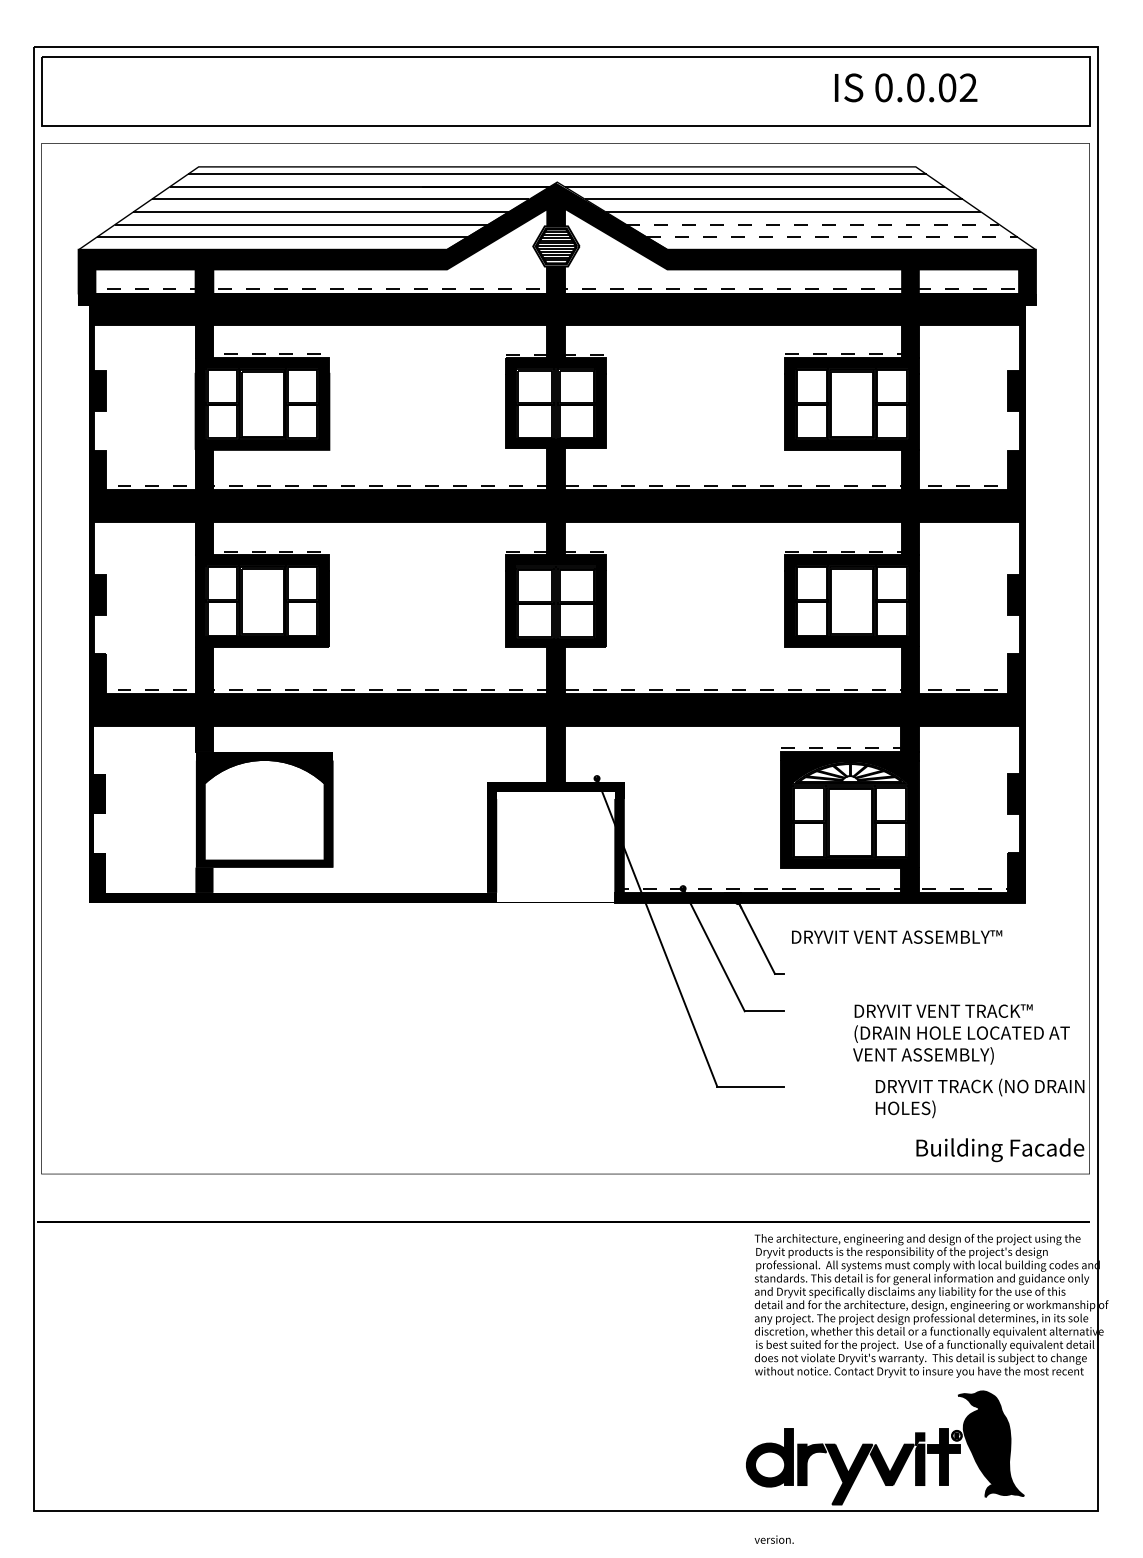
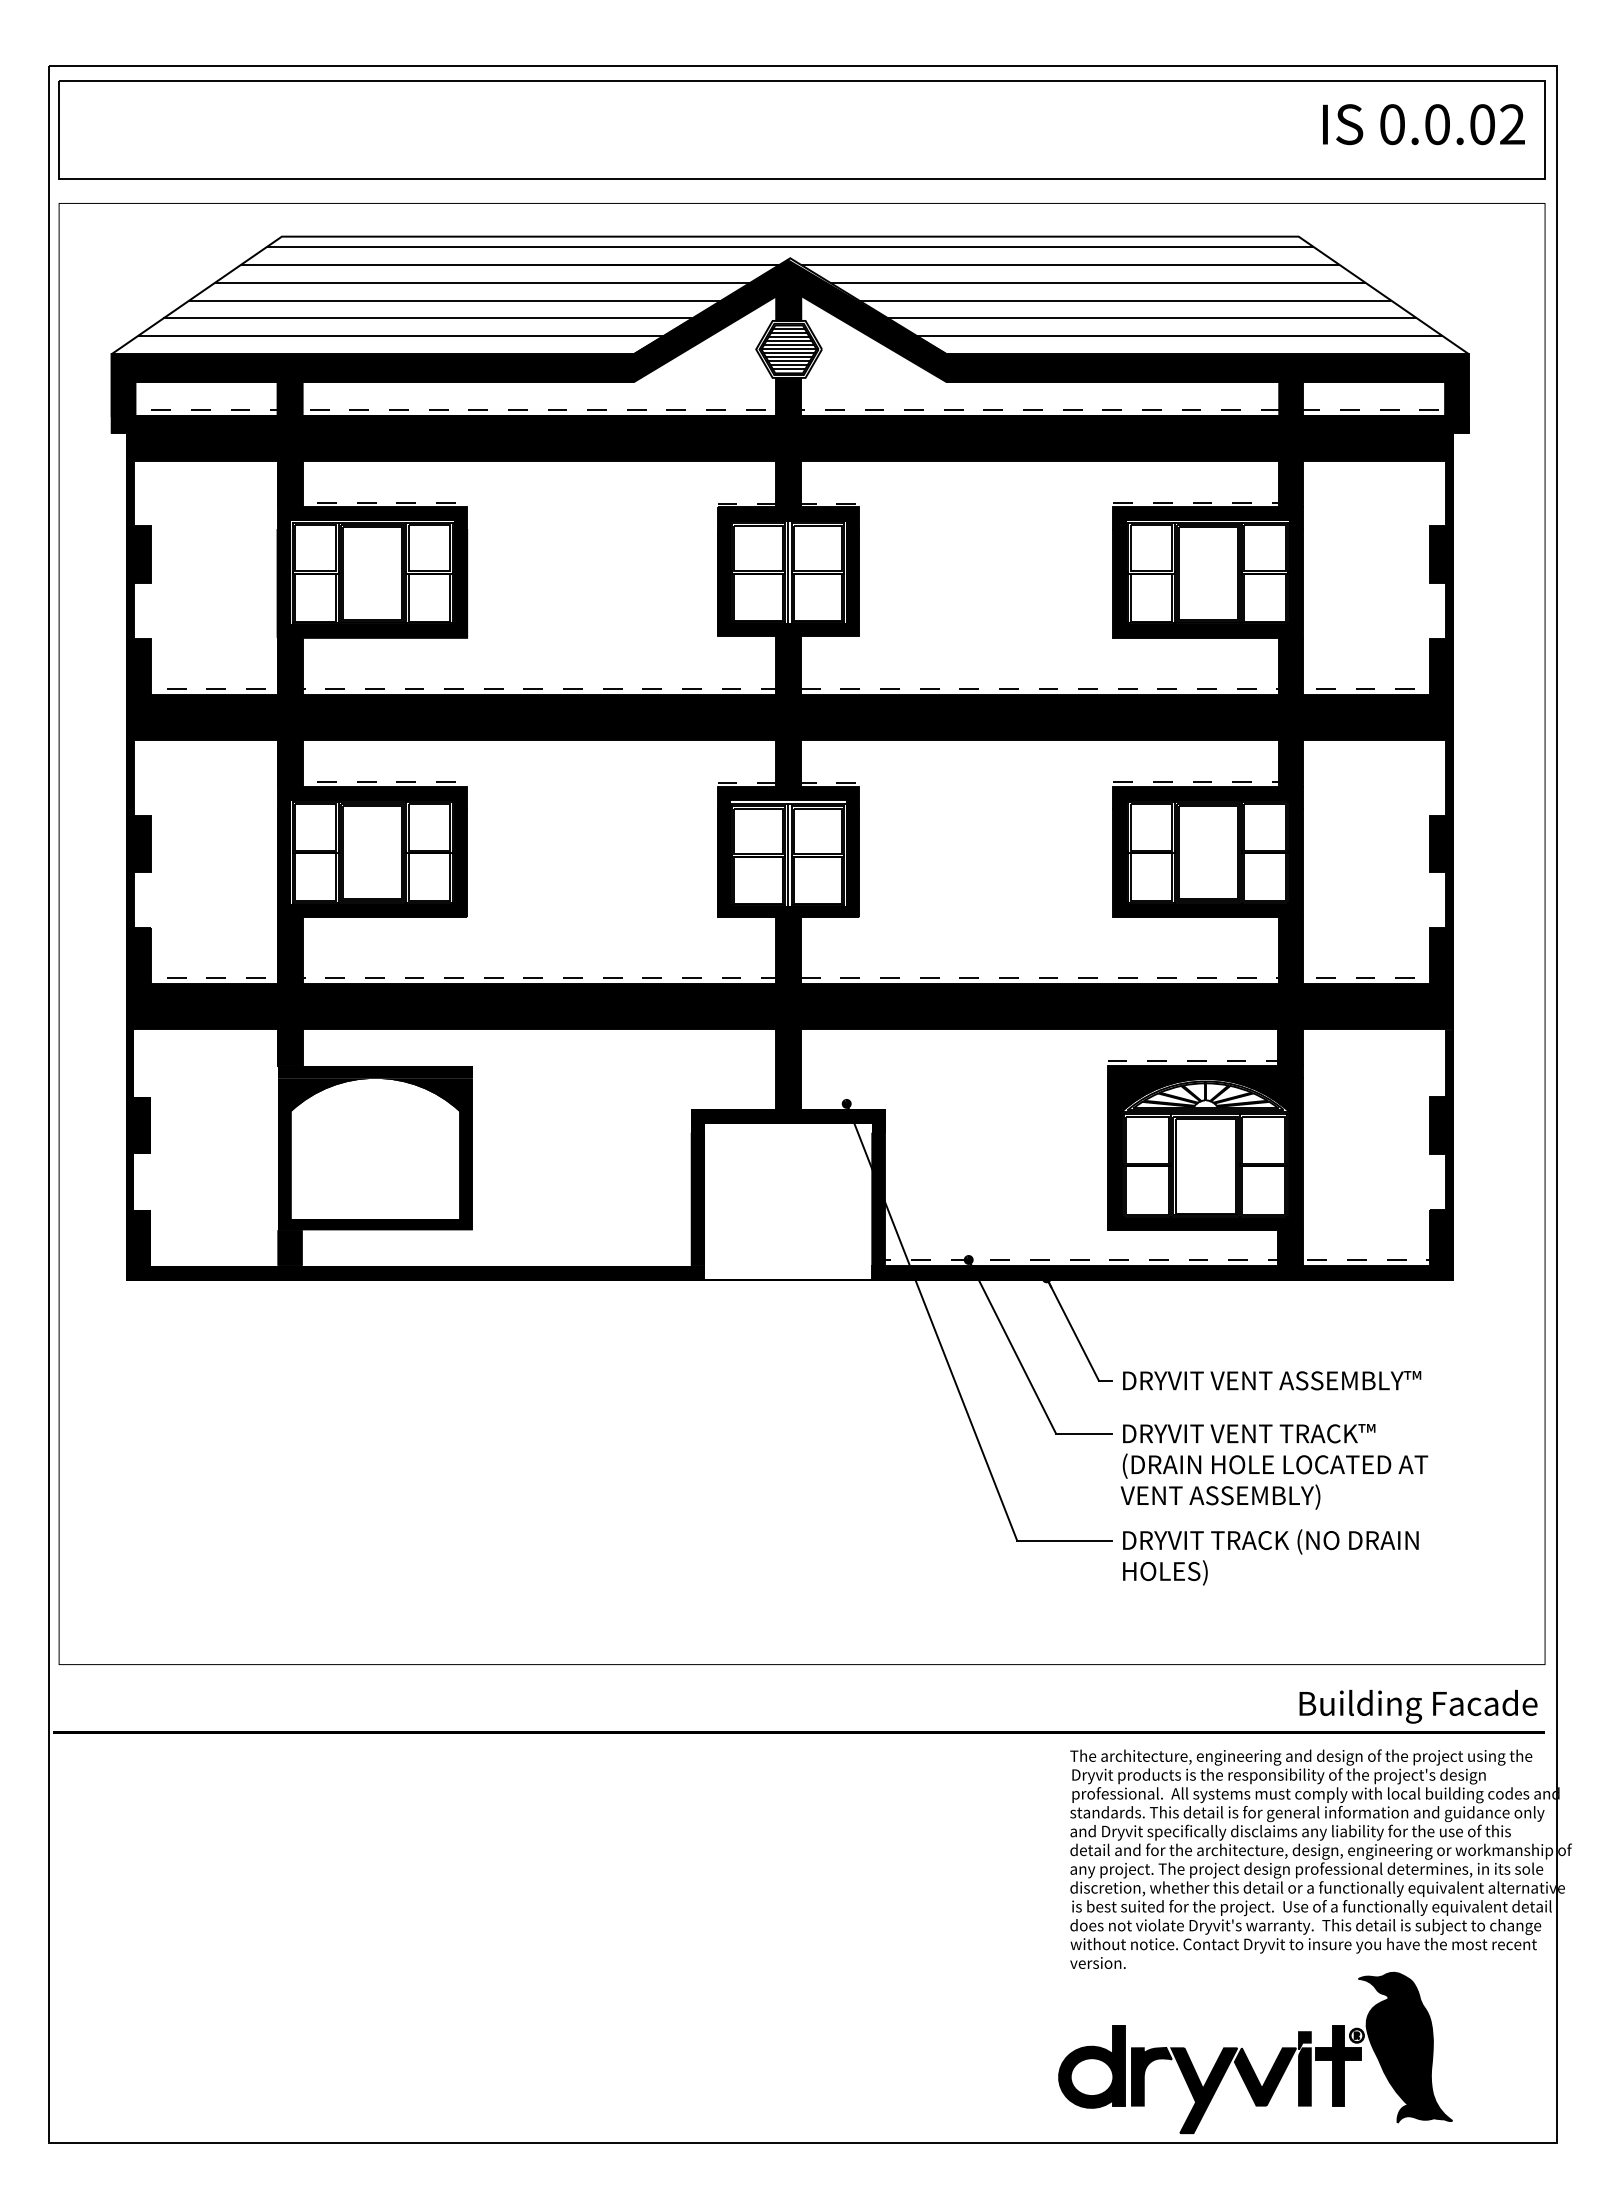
text: (905, 87) -> (1423, 124), moved
line: (813, 224) -> (1153, 318), dashed -> solid
line: (832, 237) -> (1180, 336), dashed -> solid
text: (897, 936) -> (1272, 1380), moved
text: (961, 1034) -> (1274, 1466), moved
text: (979, 1098) -> (1270, 1557), moved
text: (1000, 1149) -> (1418, 1706), moved
text: (773, 1539) -> (1097, 1962), moved

